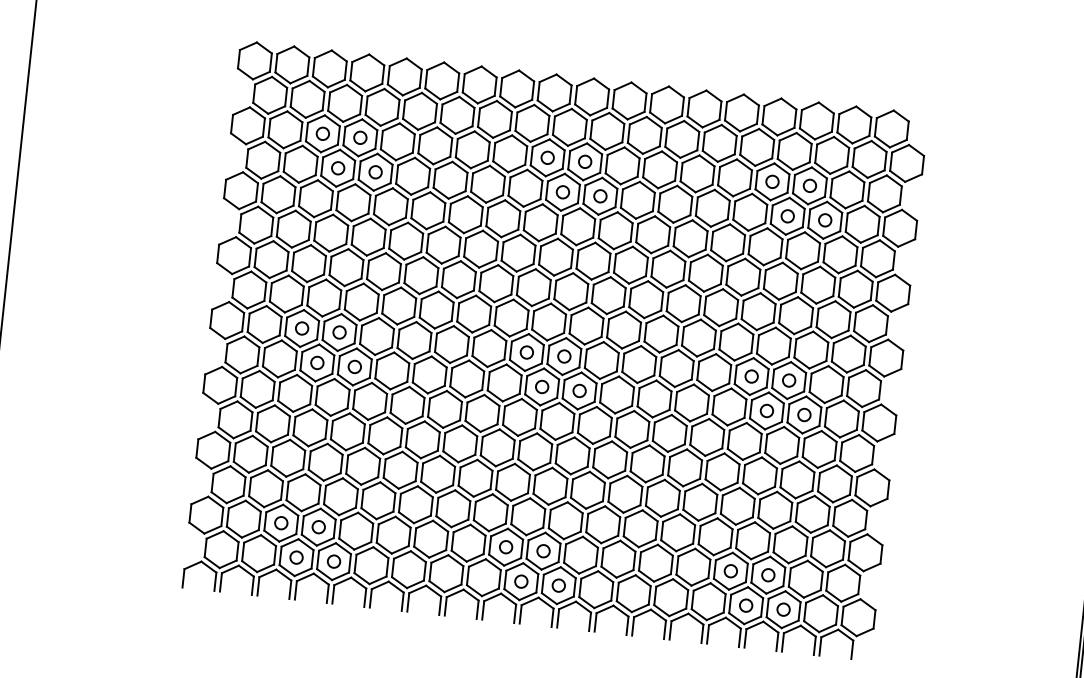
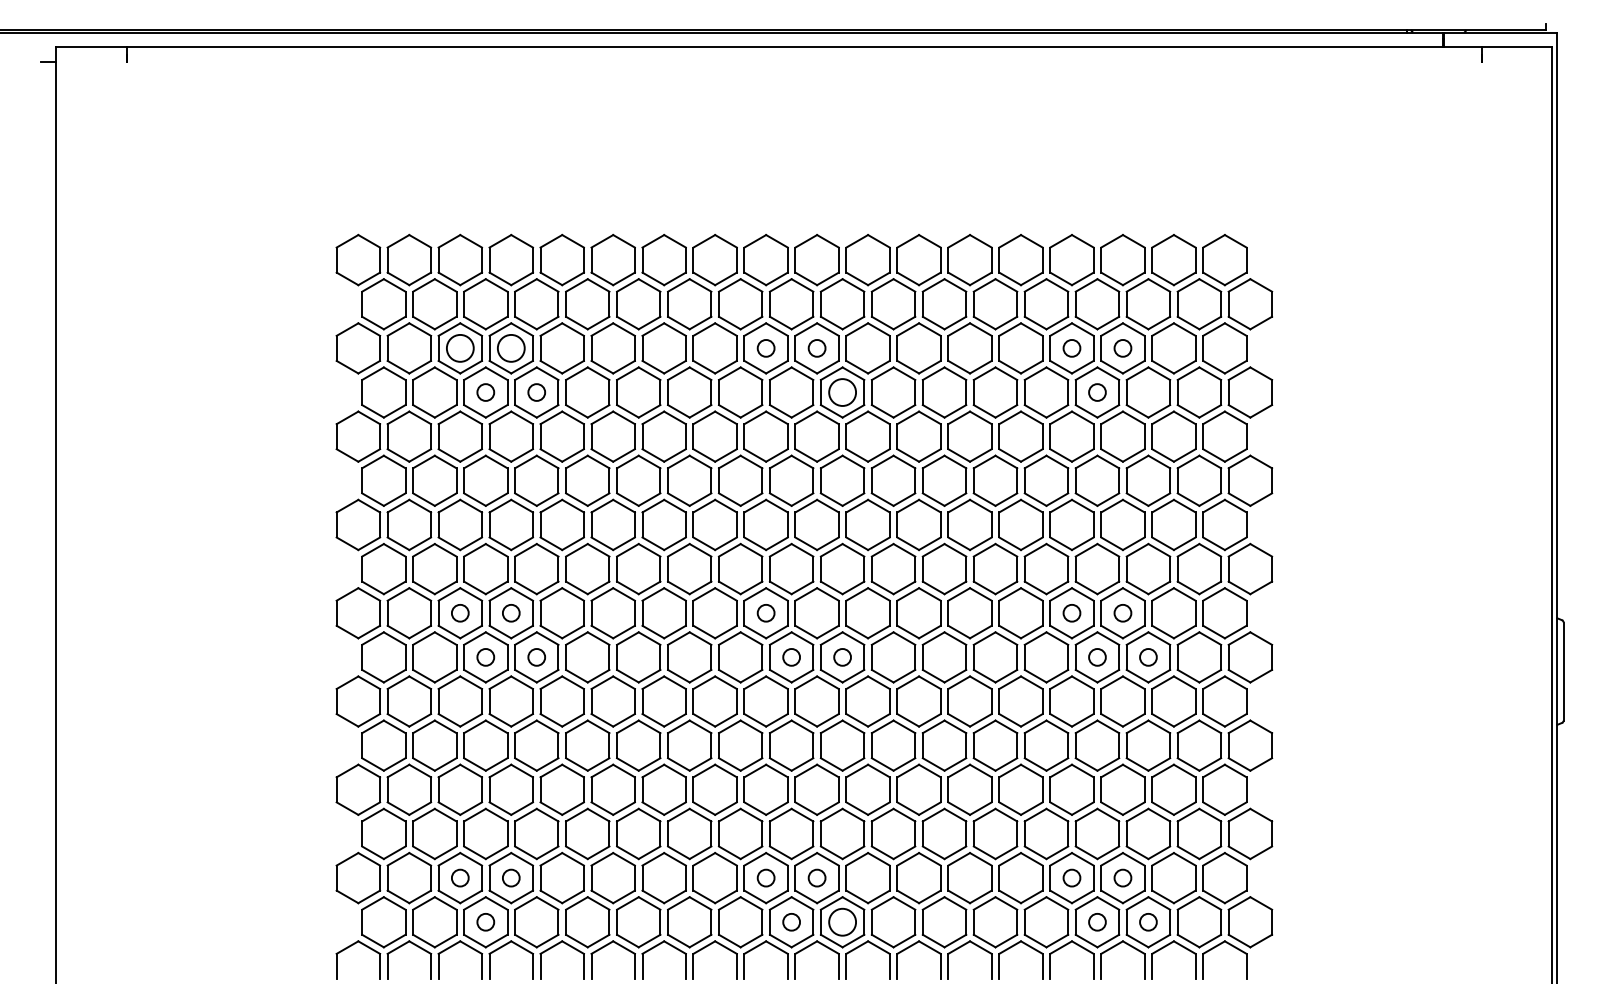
circle: (322, 133) -> (459, 347), size x1.6
circle: (359, 137) -> (510, 347), size x1.6
circle: (562, 192) -> (791, 392), removed
circle: (600, 196) -> (842, 392), size x1.6
circle: (825, 220) -> (1148, 392), removed
circle: (563, 356) -> (816, 613), removed
circle: (333, 561) -> (536, 922), removed
circle: (558, 585) -> (842, 921), size x1.6

